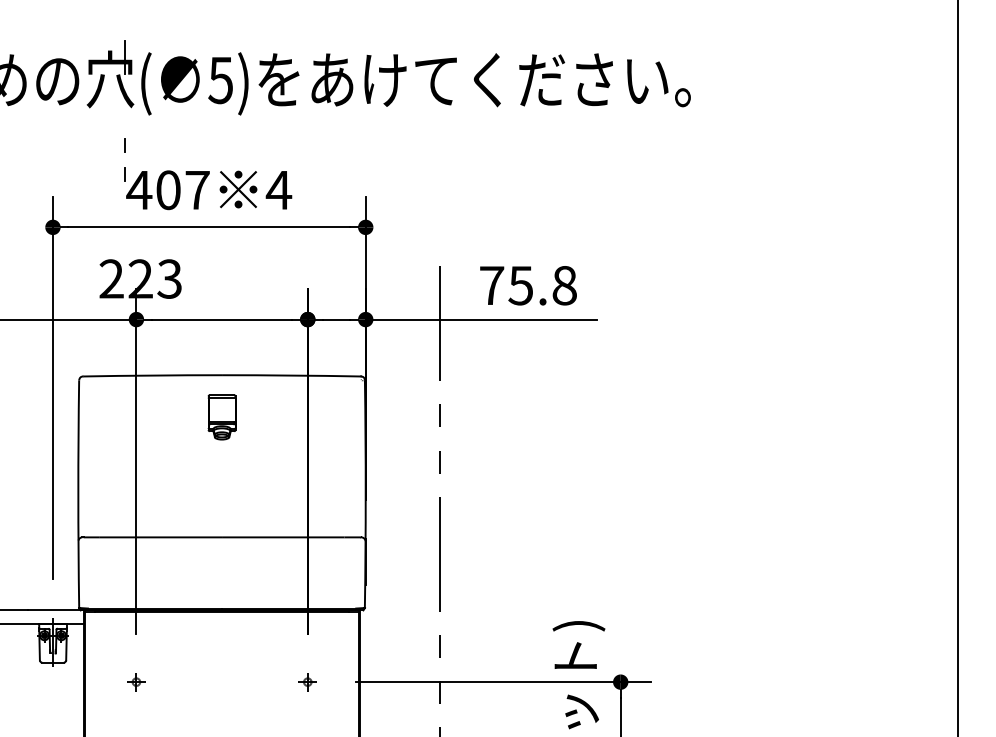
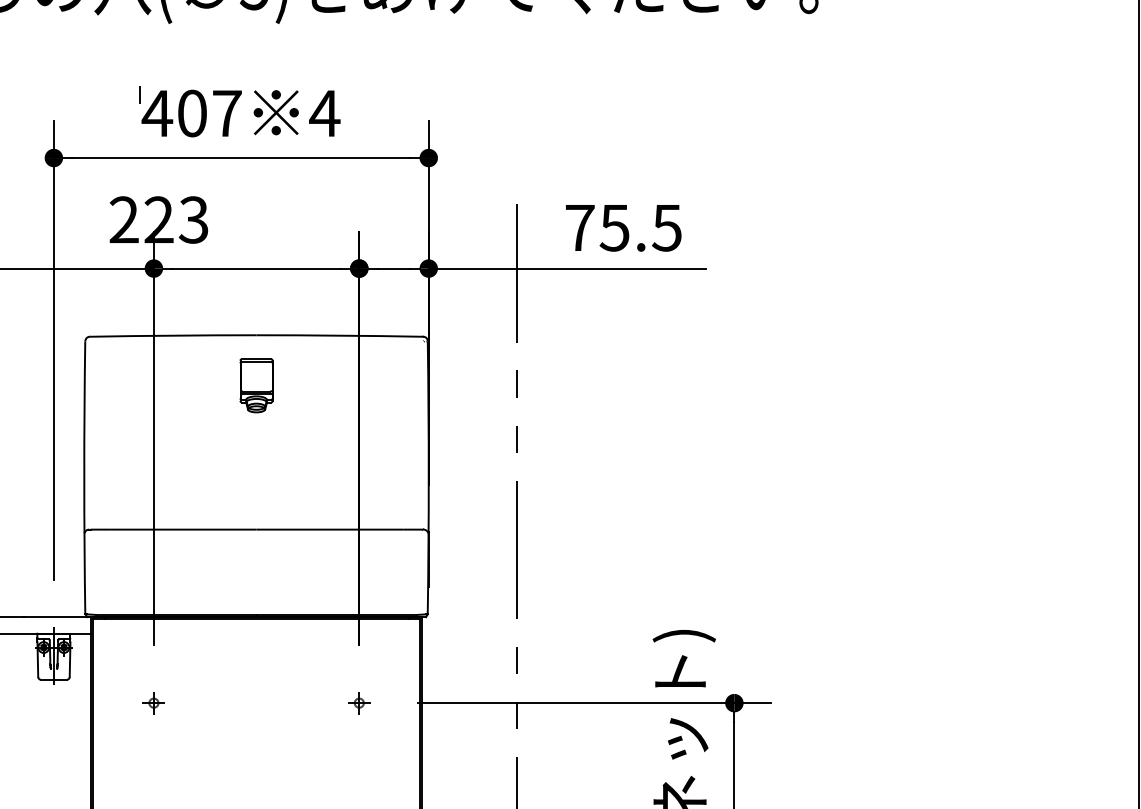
line: (124, 145) -> (139, 59), removed
text: (564, 285) -> (666, 227), 75.8 -> 75.5

